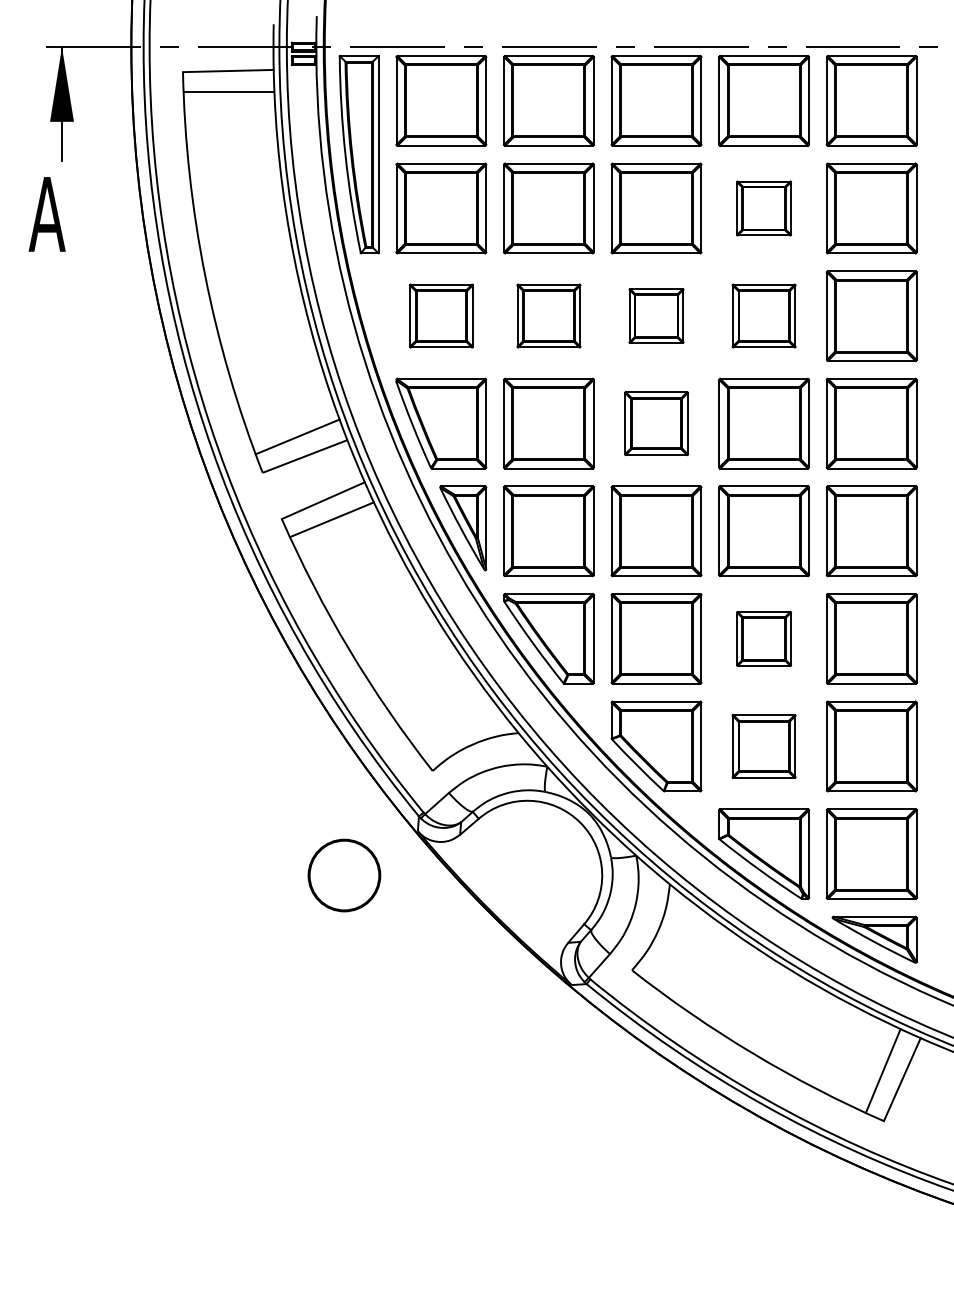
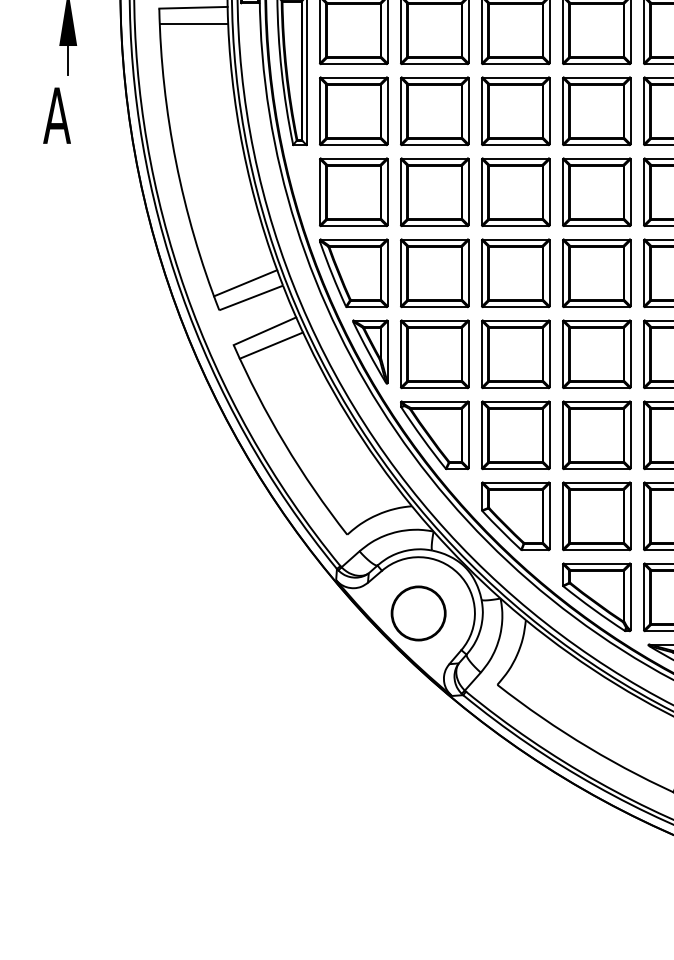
part: (763, 208) -> (596, 111), size x1.67
part: (441, 315) -> (353, 191), size x1.43
part: (548, 315) -> (434, 191), size x1.43
part: (656, 315) -> (515, 191), size x1.67
part: (763, 315) -> (596, 191), size x1.43
part: (656, 423) -> (515, 273), size x1.43
part: (763, 638) -> (596, 435), size x1.67
part: (763, 746) -> (596, 516), size x1.43
part: (344, 875) -> (418, 613), moved

